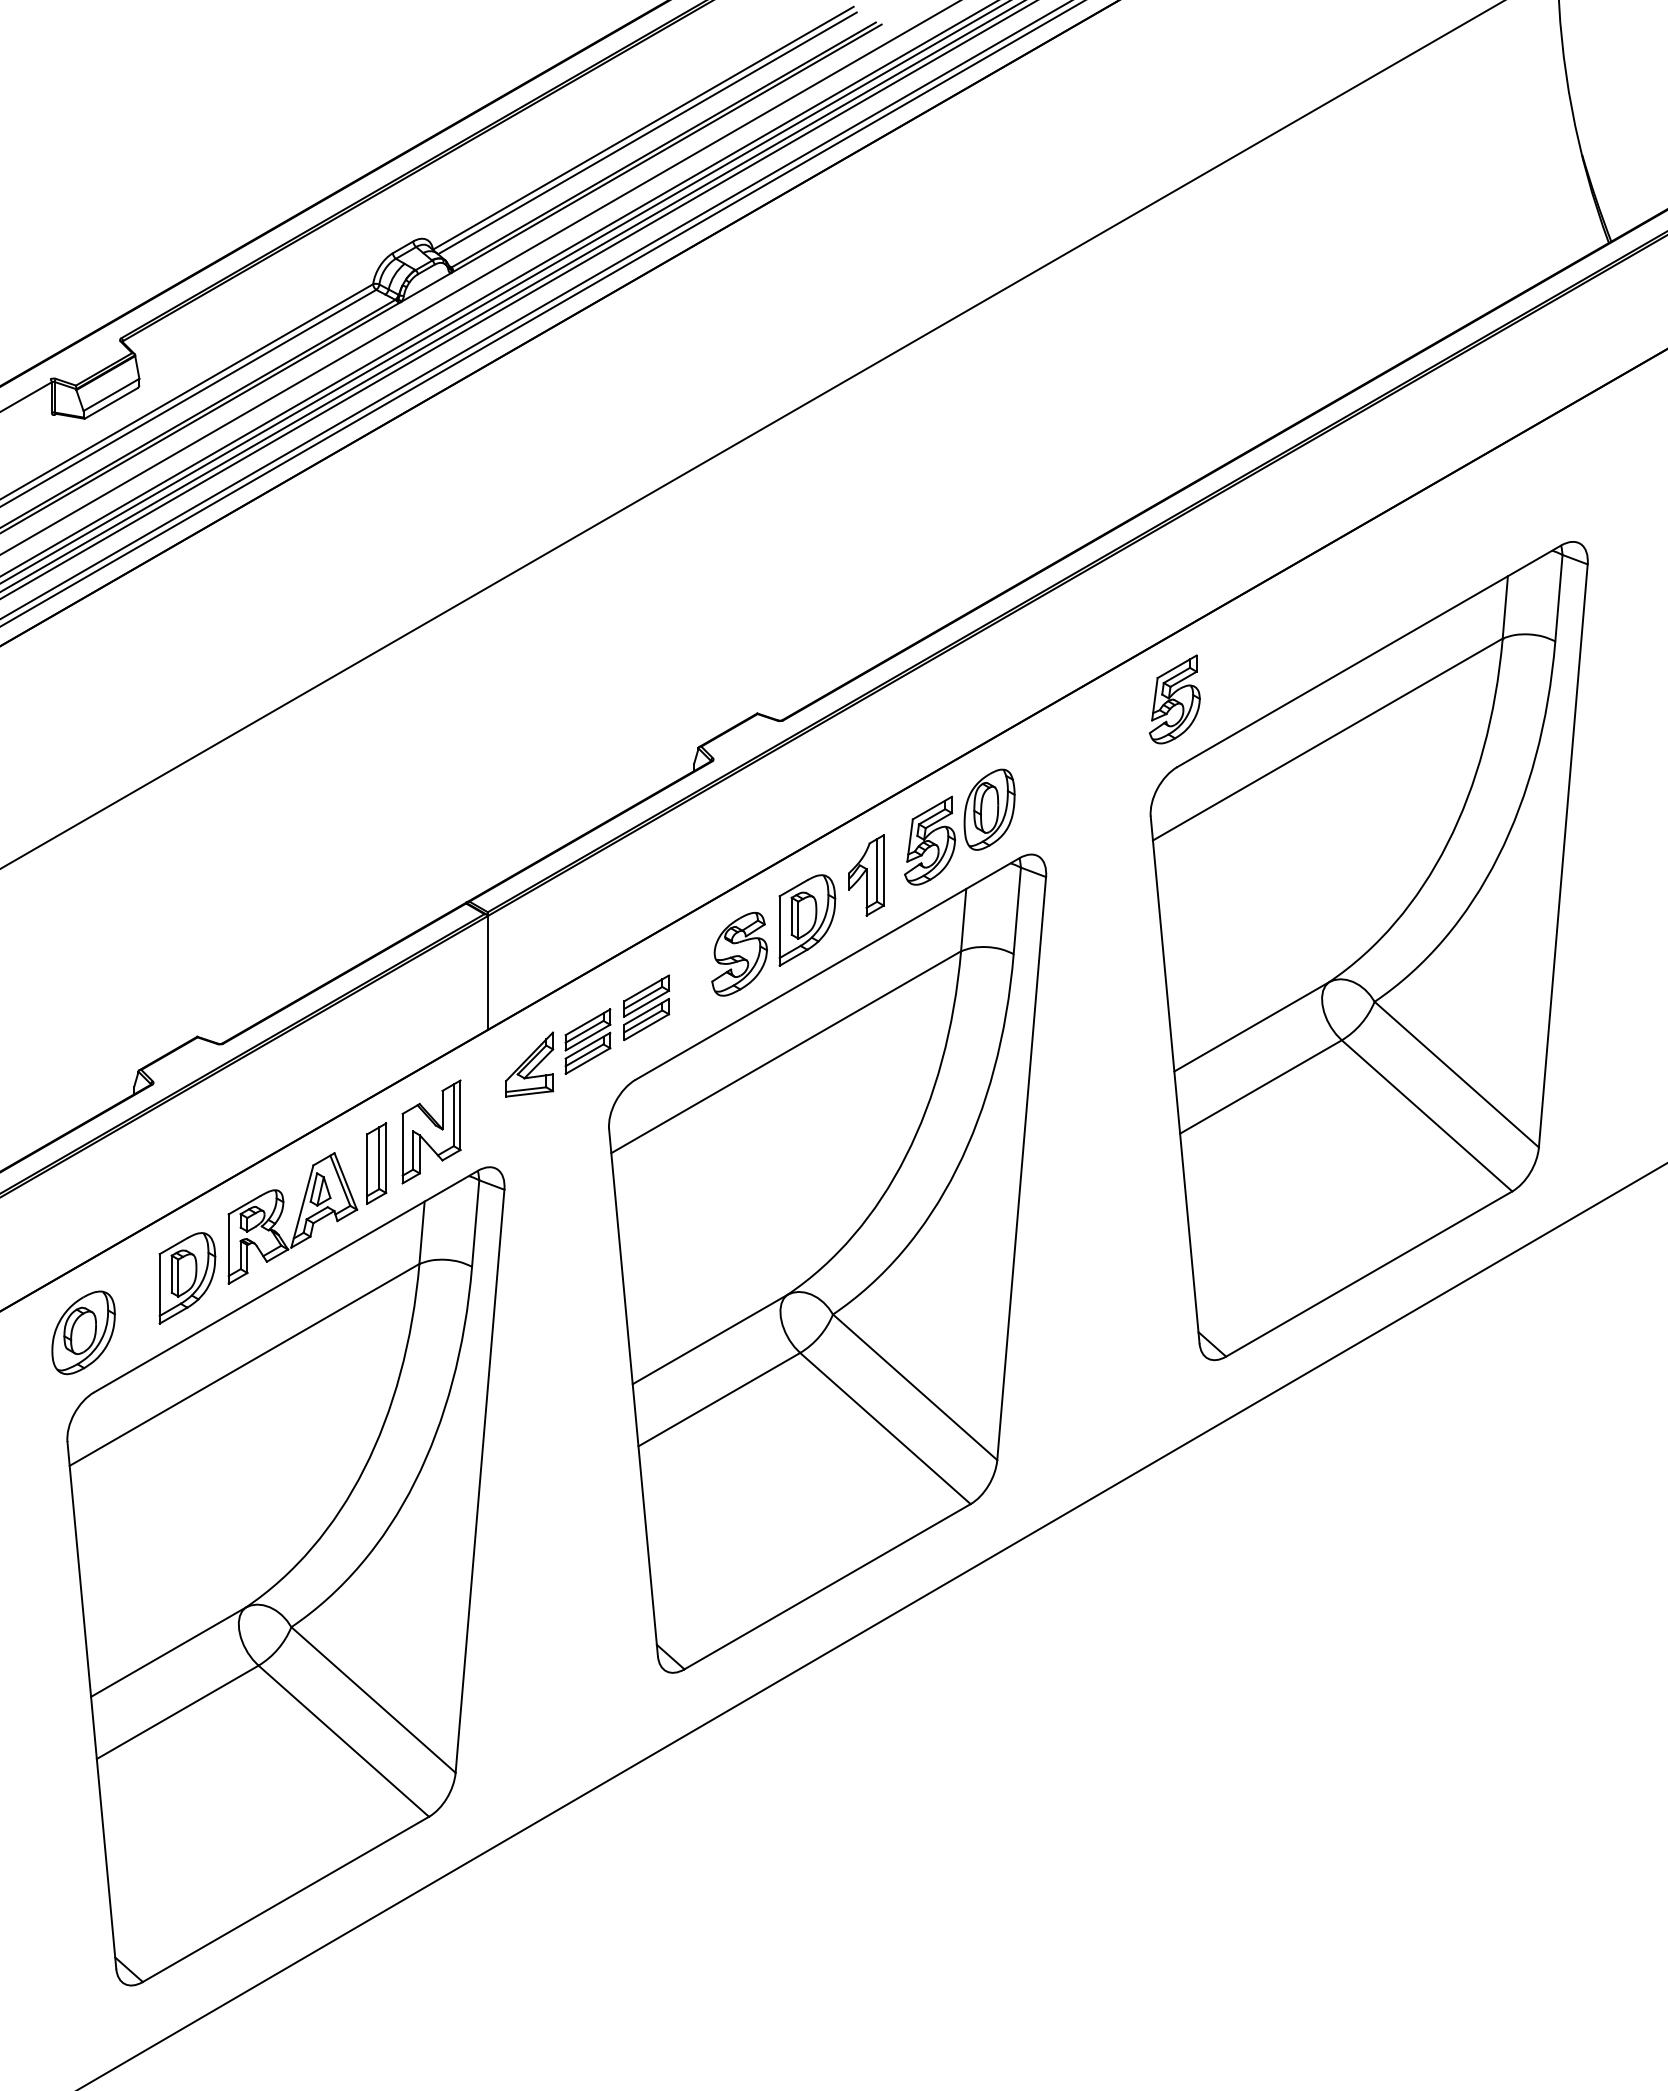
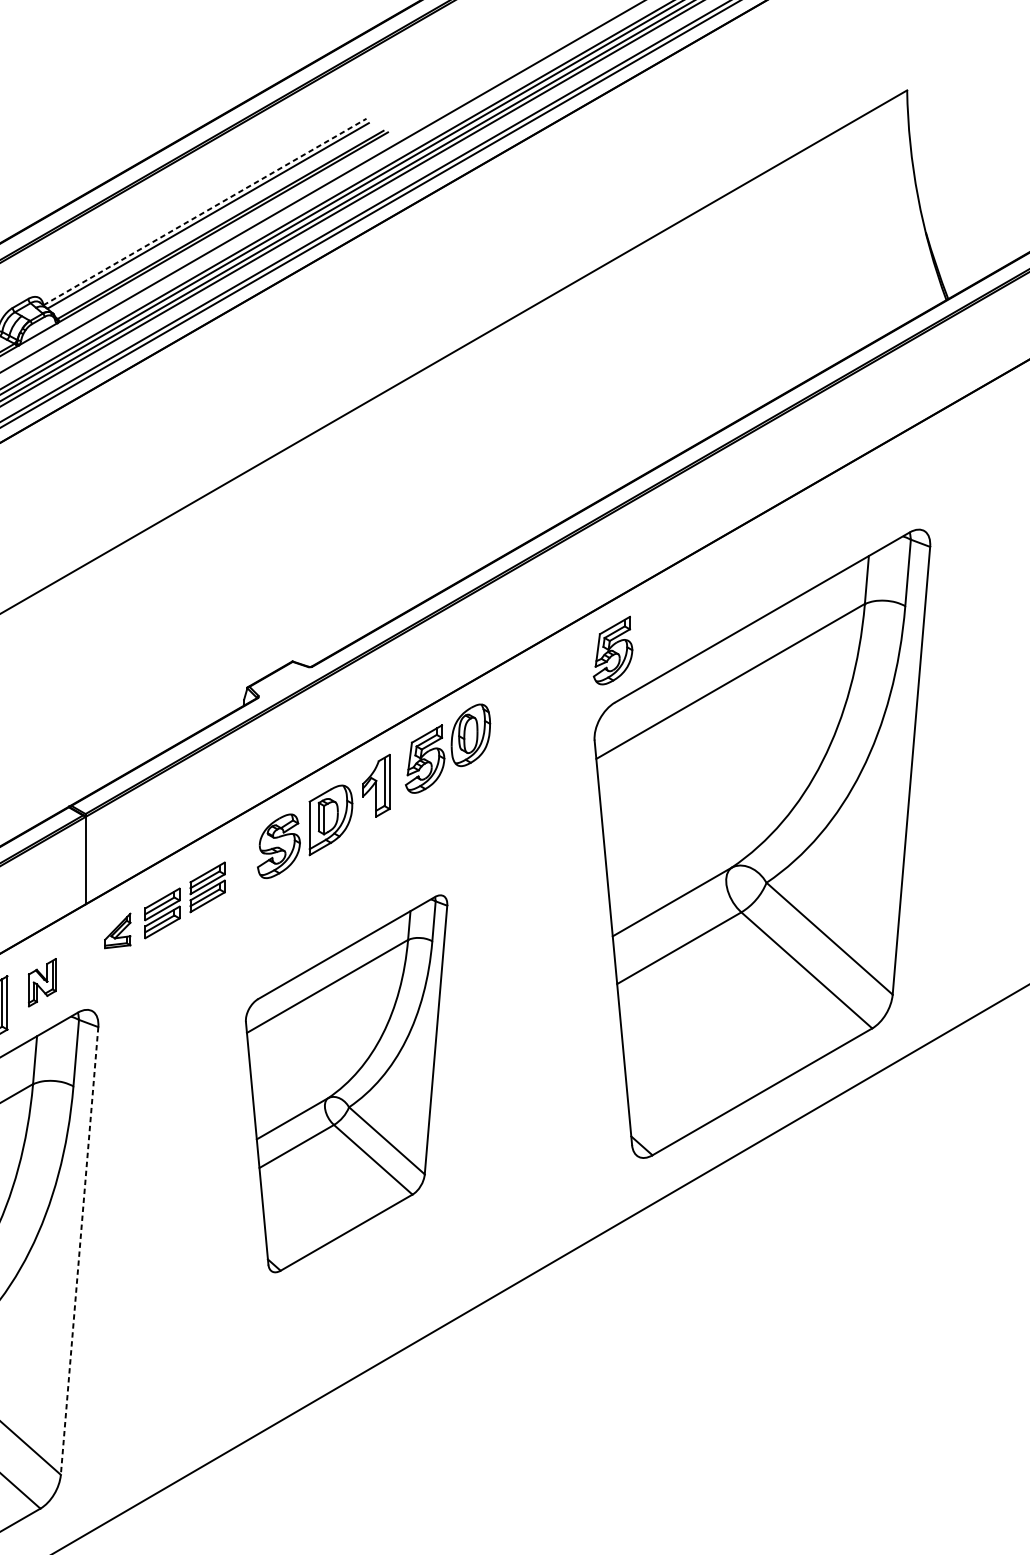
line: (643, 128) -> (205, 212), solid -> dashed
part: (529, 1064) -> (117, 930), size x0.7
part: (431, 1131) -> (42, 982), size x0.6
part: (827, 1263) -> (346, 1083), size x0.6
line: (480, 1481) -> (79, 1251), solid -> dashed

